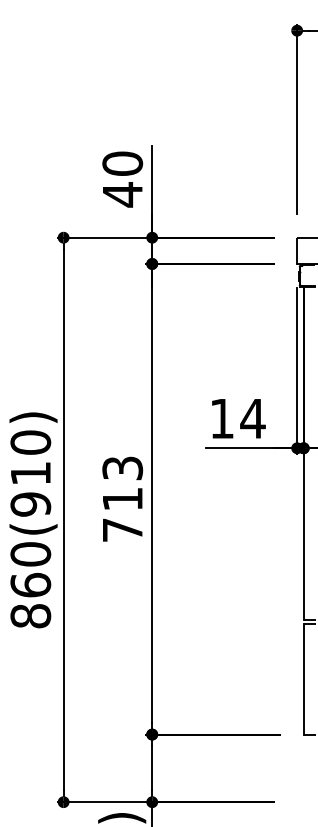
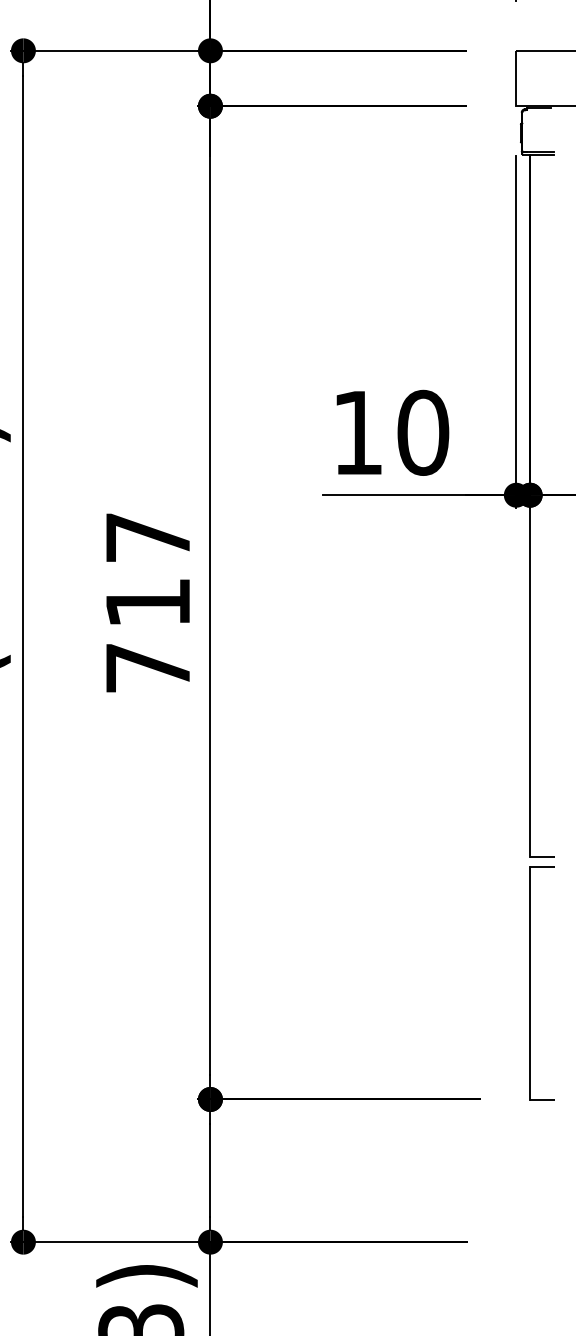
text: (252, 418) -> (422, 432), 14 -> 10
text: (122, 468) -> (147, 537), 713 -> 717

